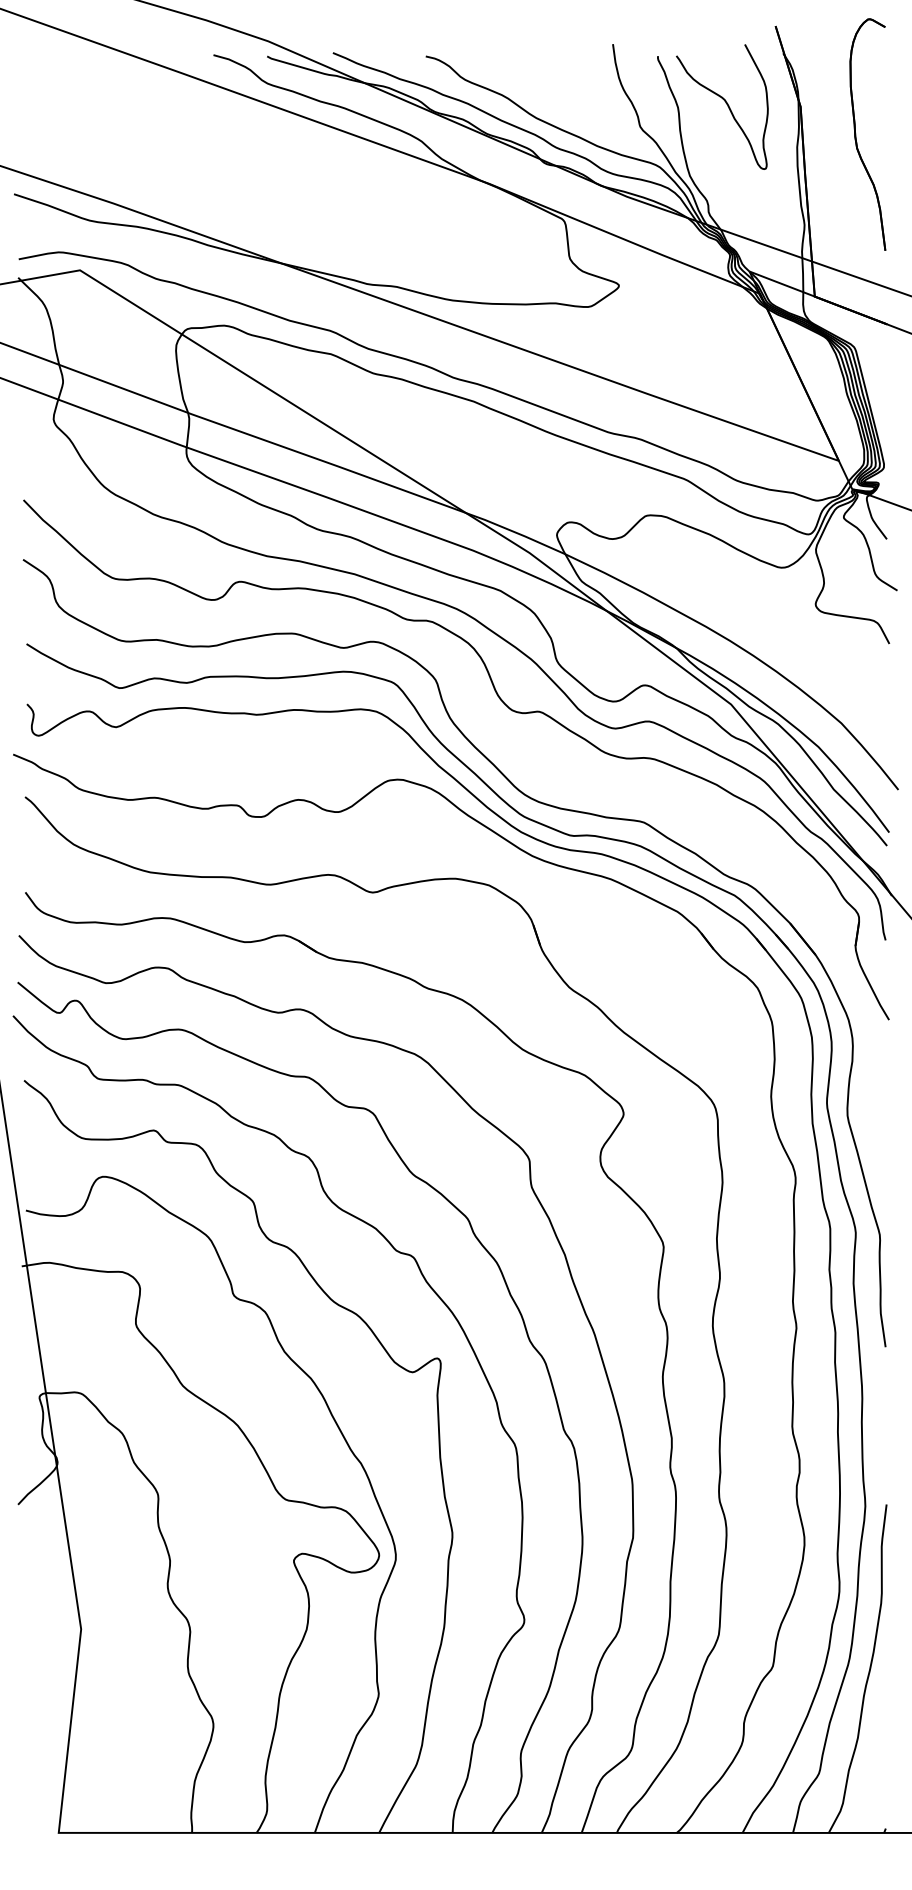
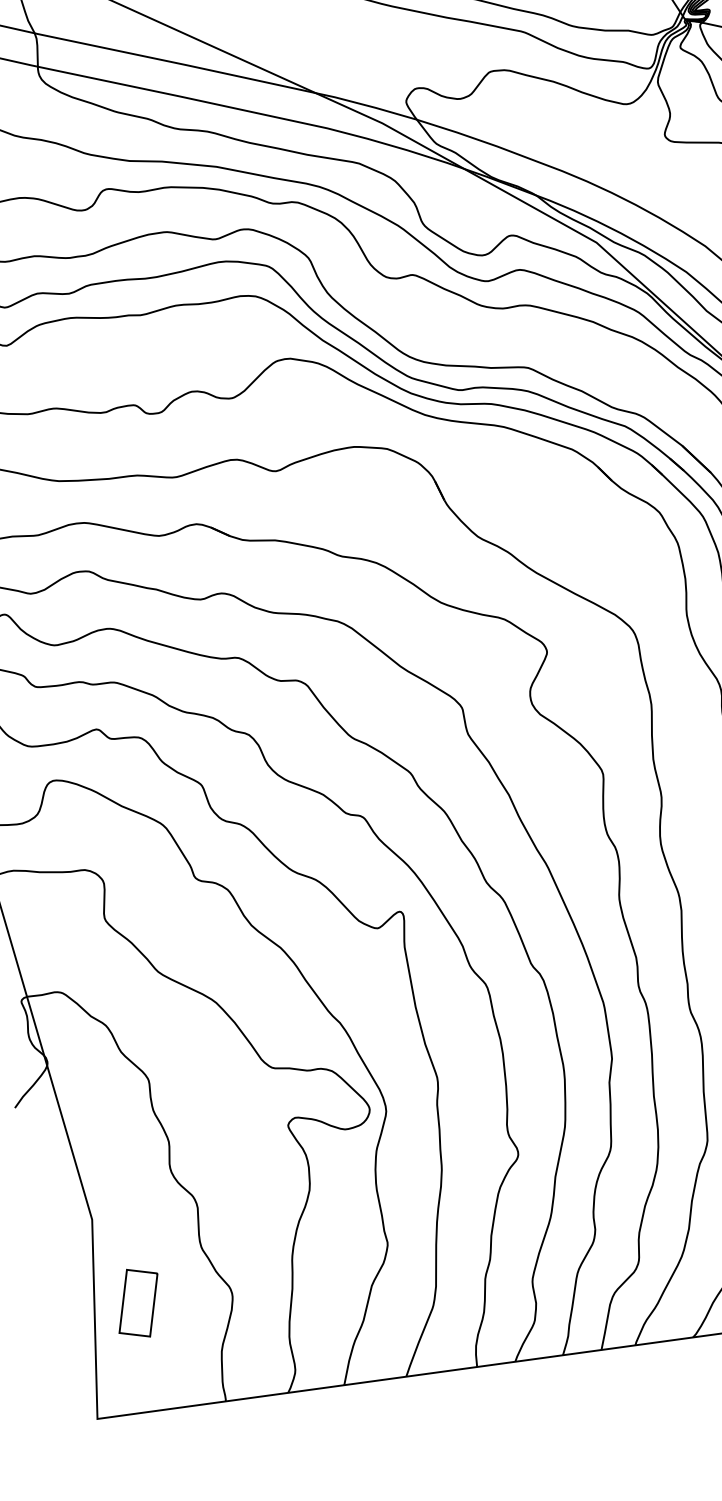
part: (116, 1720) -> (138, 1303), added

